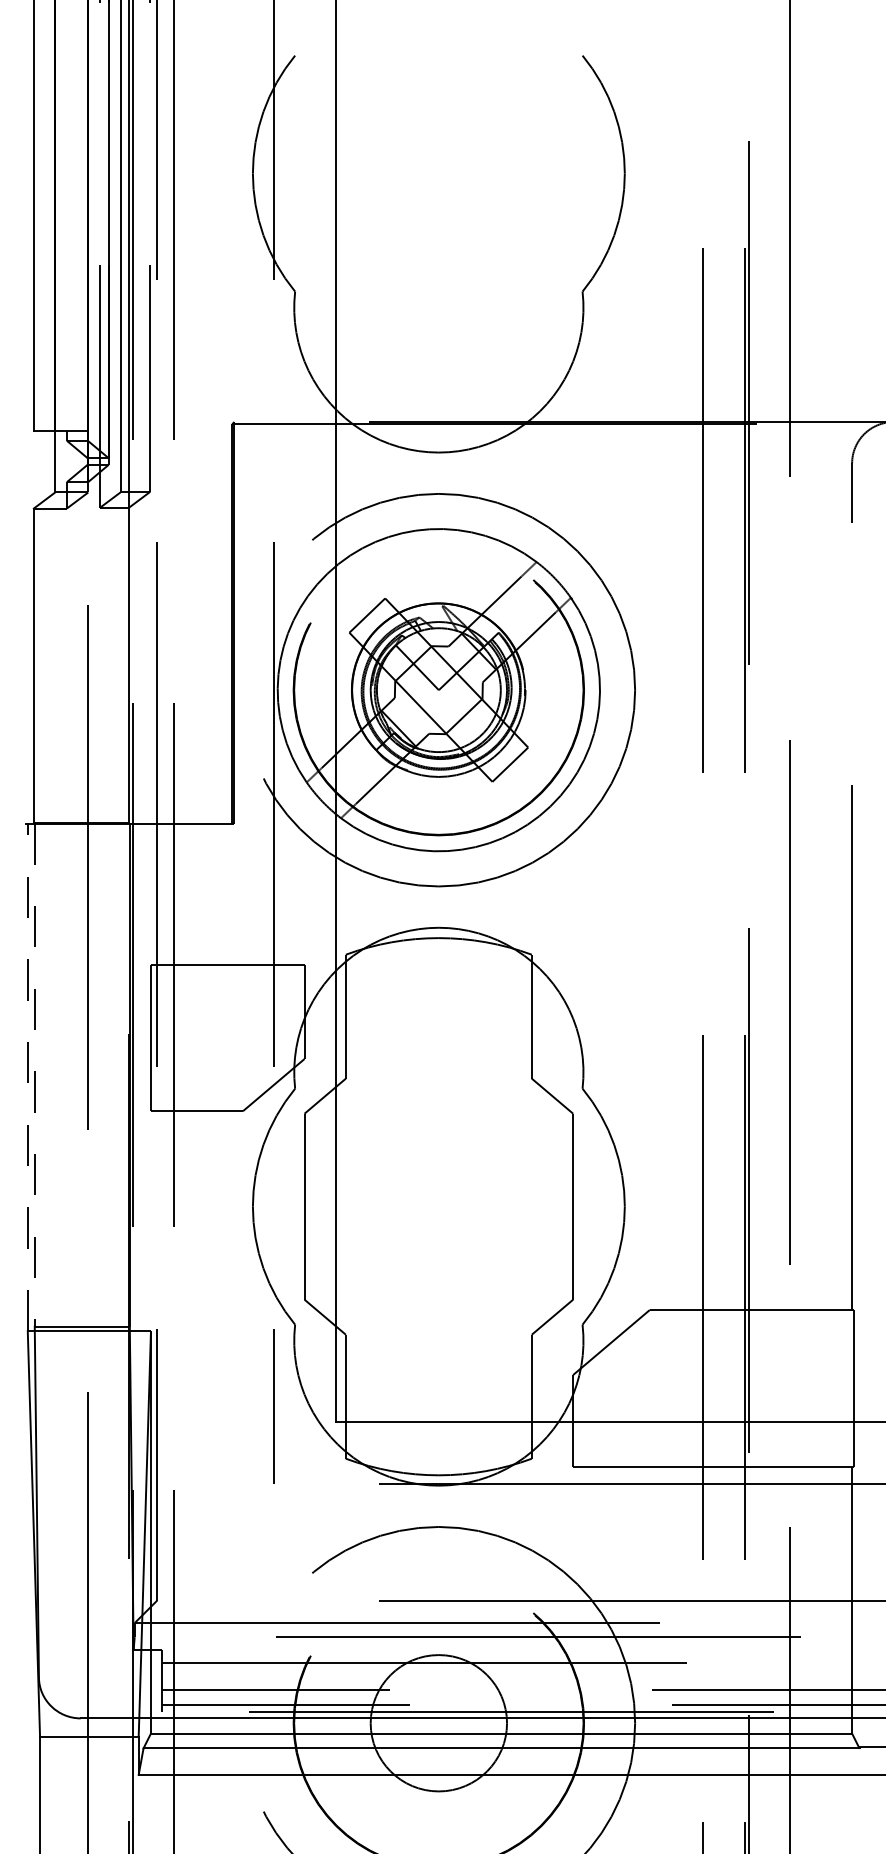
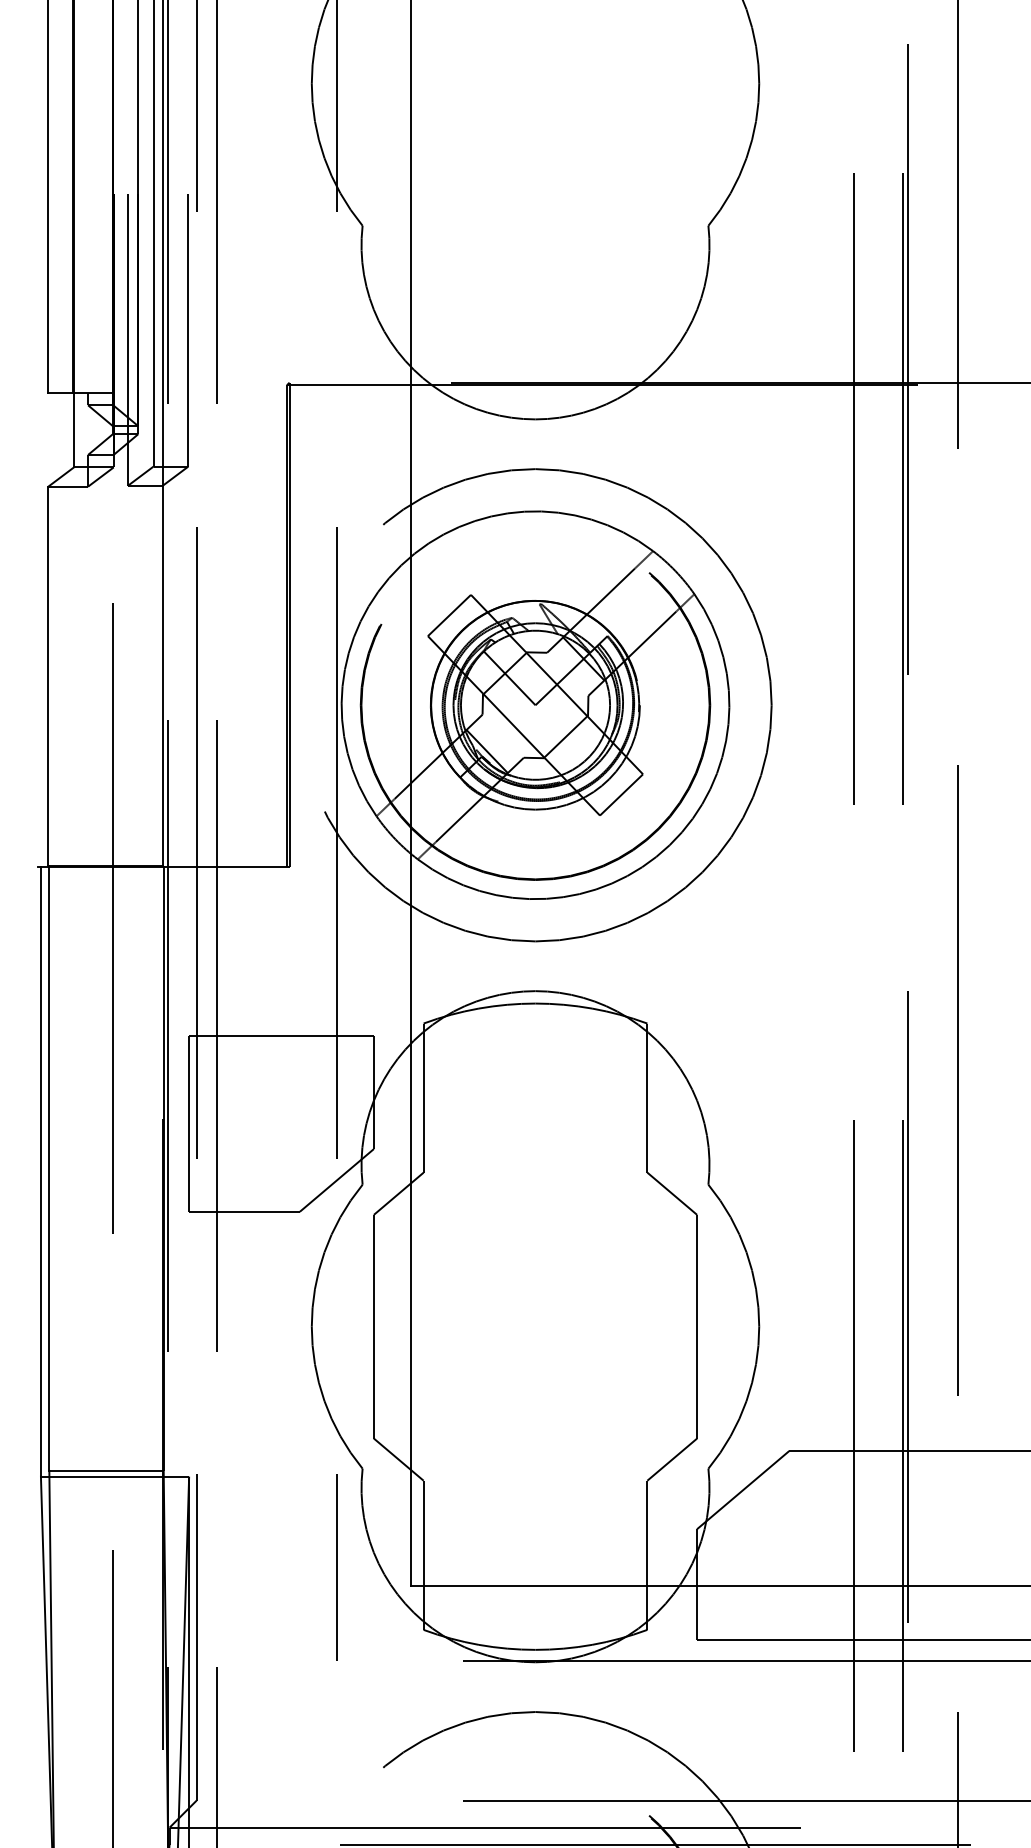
line: (34, 1075) -> (49, 1168), dashed -> solid
line: (27, 1077) -> (40, 1171), dashed -> solid

